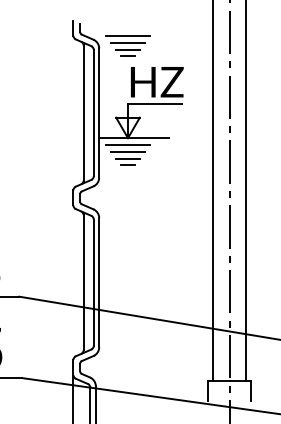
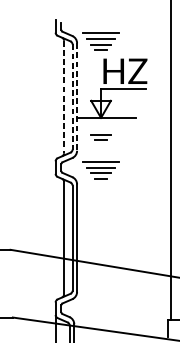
line: (83, 113) -> (64, 97), solid -> dashed
line: (93, 113) -> (72, 97), solid -> dashed
line: (99, 113) -> (77, 97), solid -> dashed
line: (127, 144) -> (100, 123), removed
line: (127, 151) -> (100, 129), removed
part: (127, 200) -> (100, 169), added

